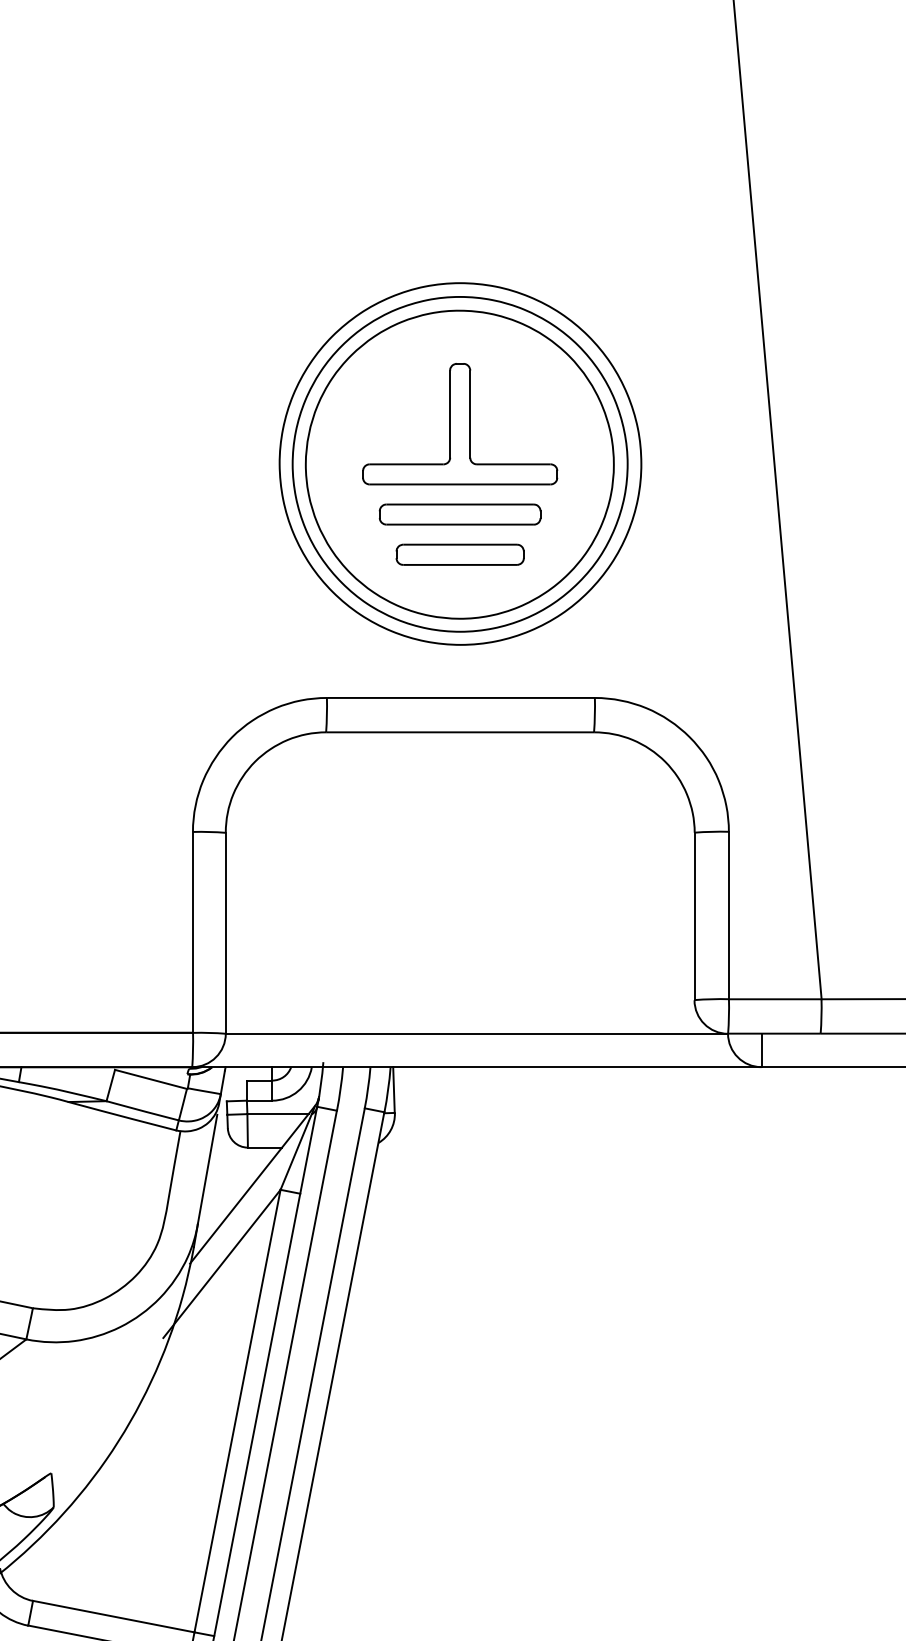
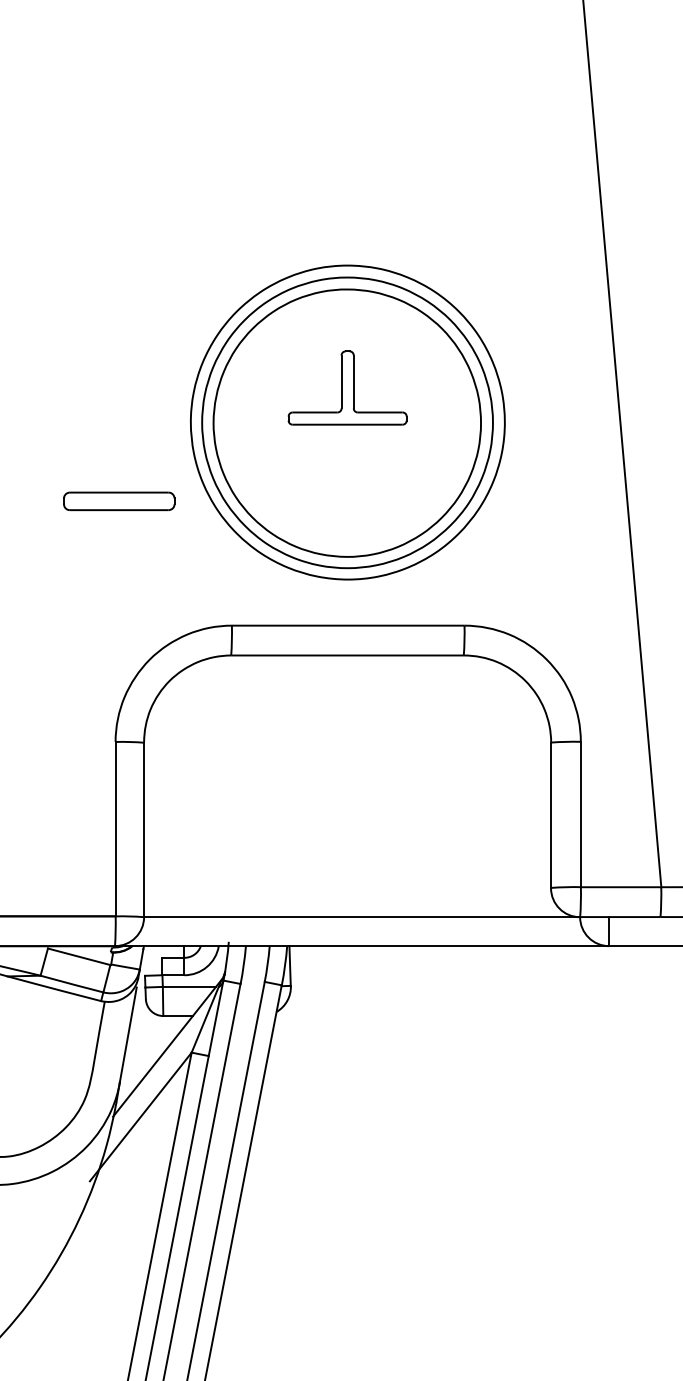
part: (460, 424) -> (347, 388), size x0.7
part: (459, 514) -> (346, 466), removed
part: (459, 554) -> (118, 501), moved

